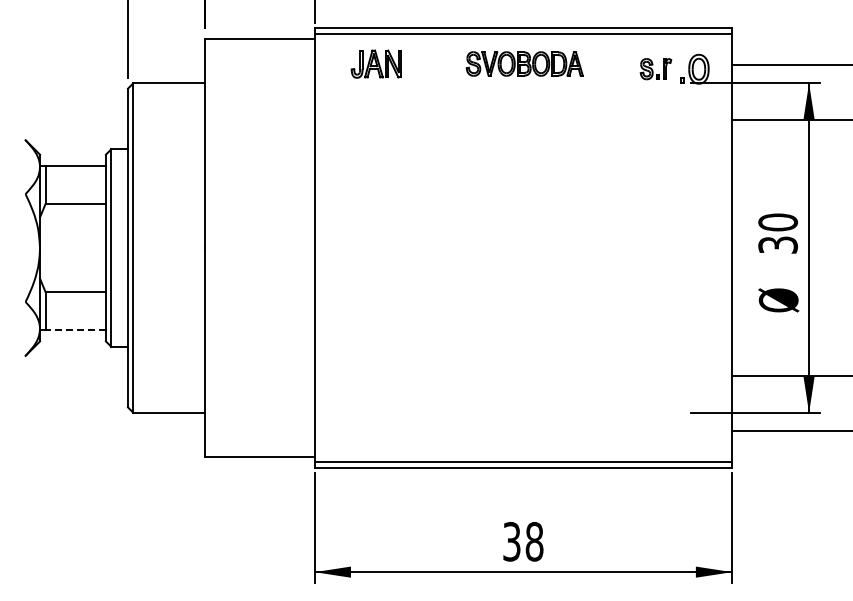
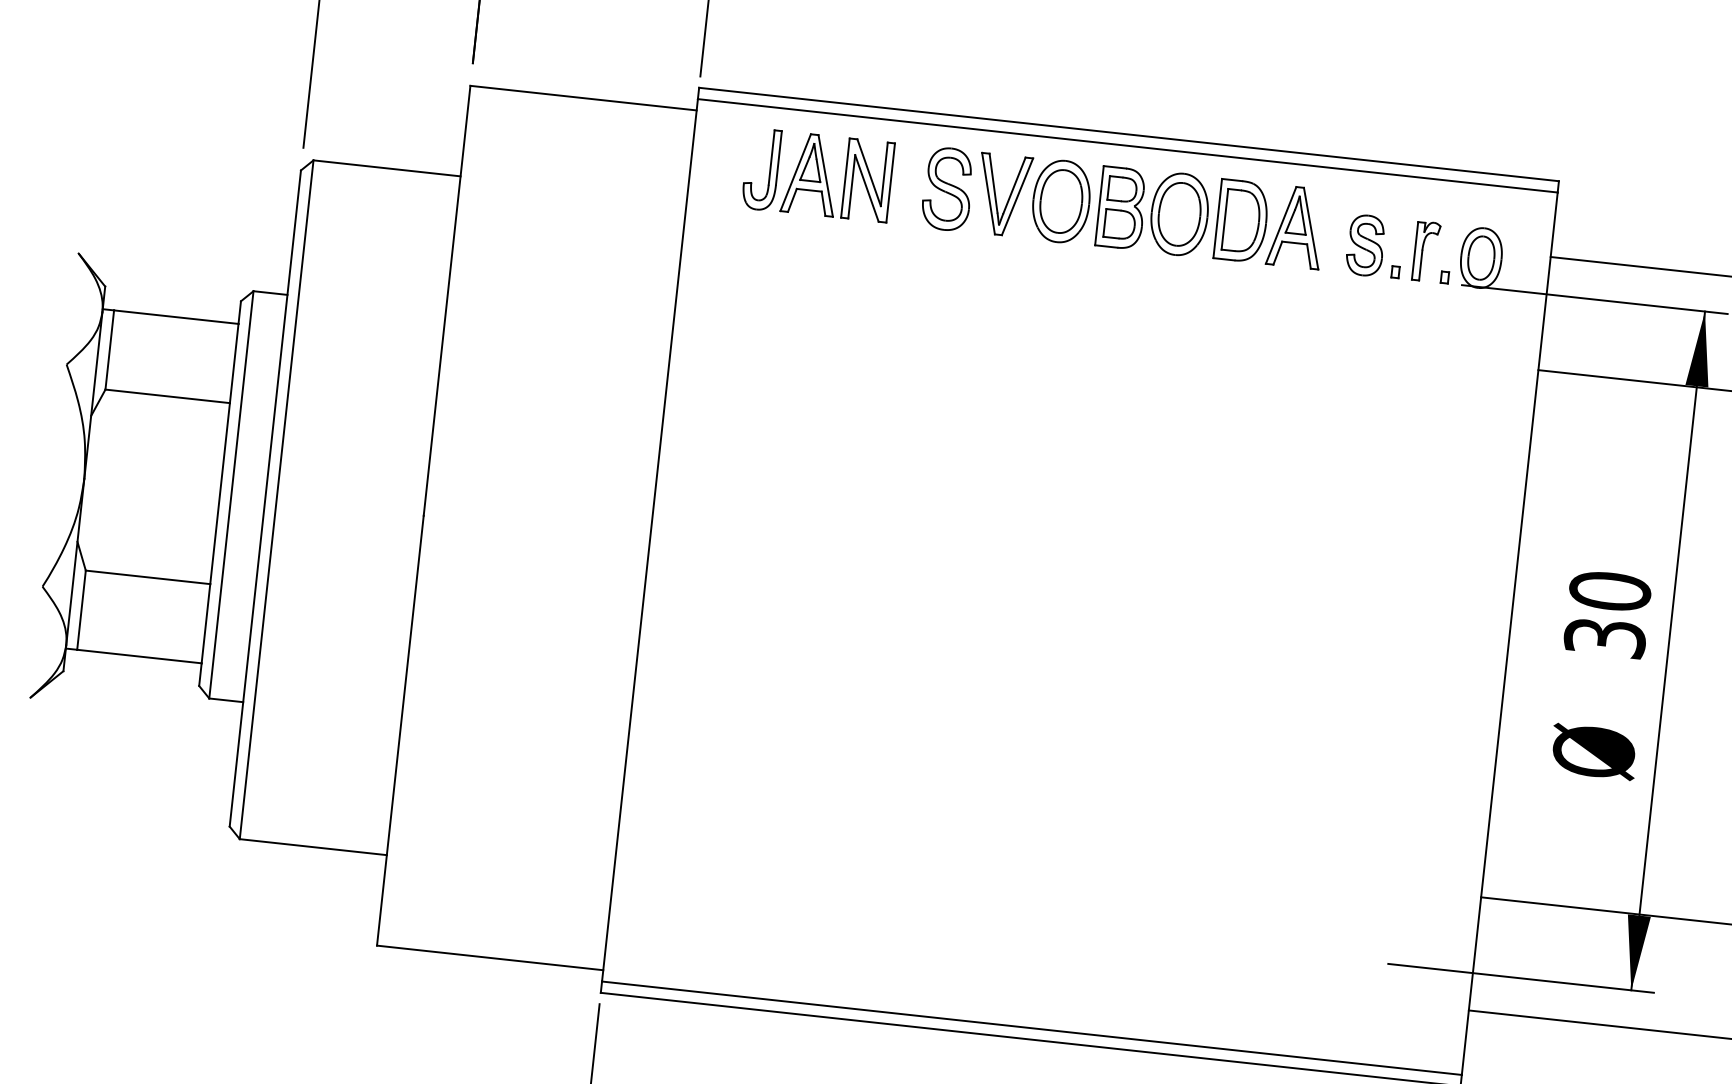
part: (376, 63) -> (818, 174), size x1.43
part: (524, 63) -> (1123, 207), size x1.67
part: (655, 68) -> (1392, 246), size x1.43
line: (75, 330) -> (138, 656), dashed -> solid

